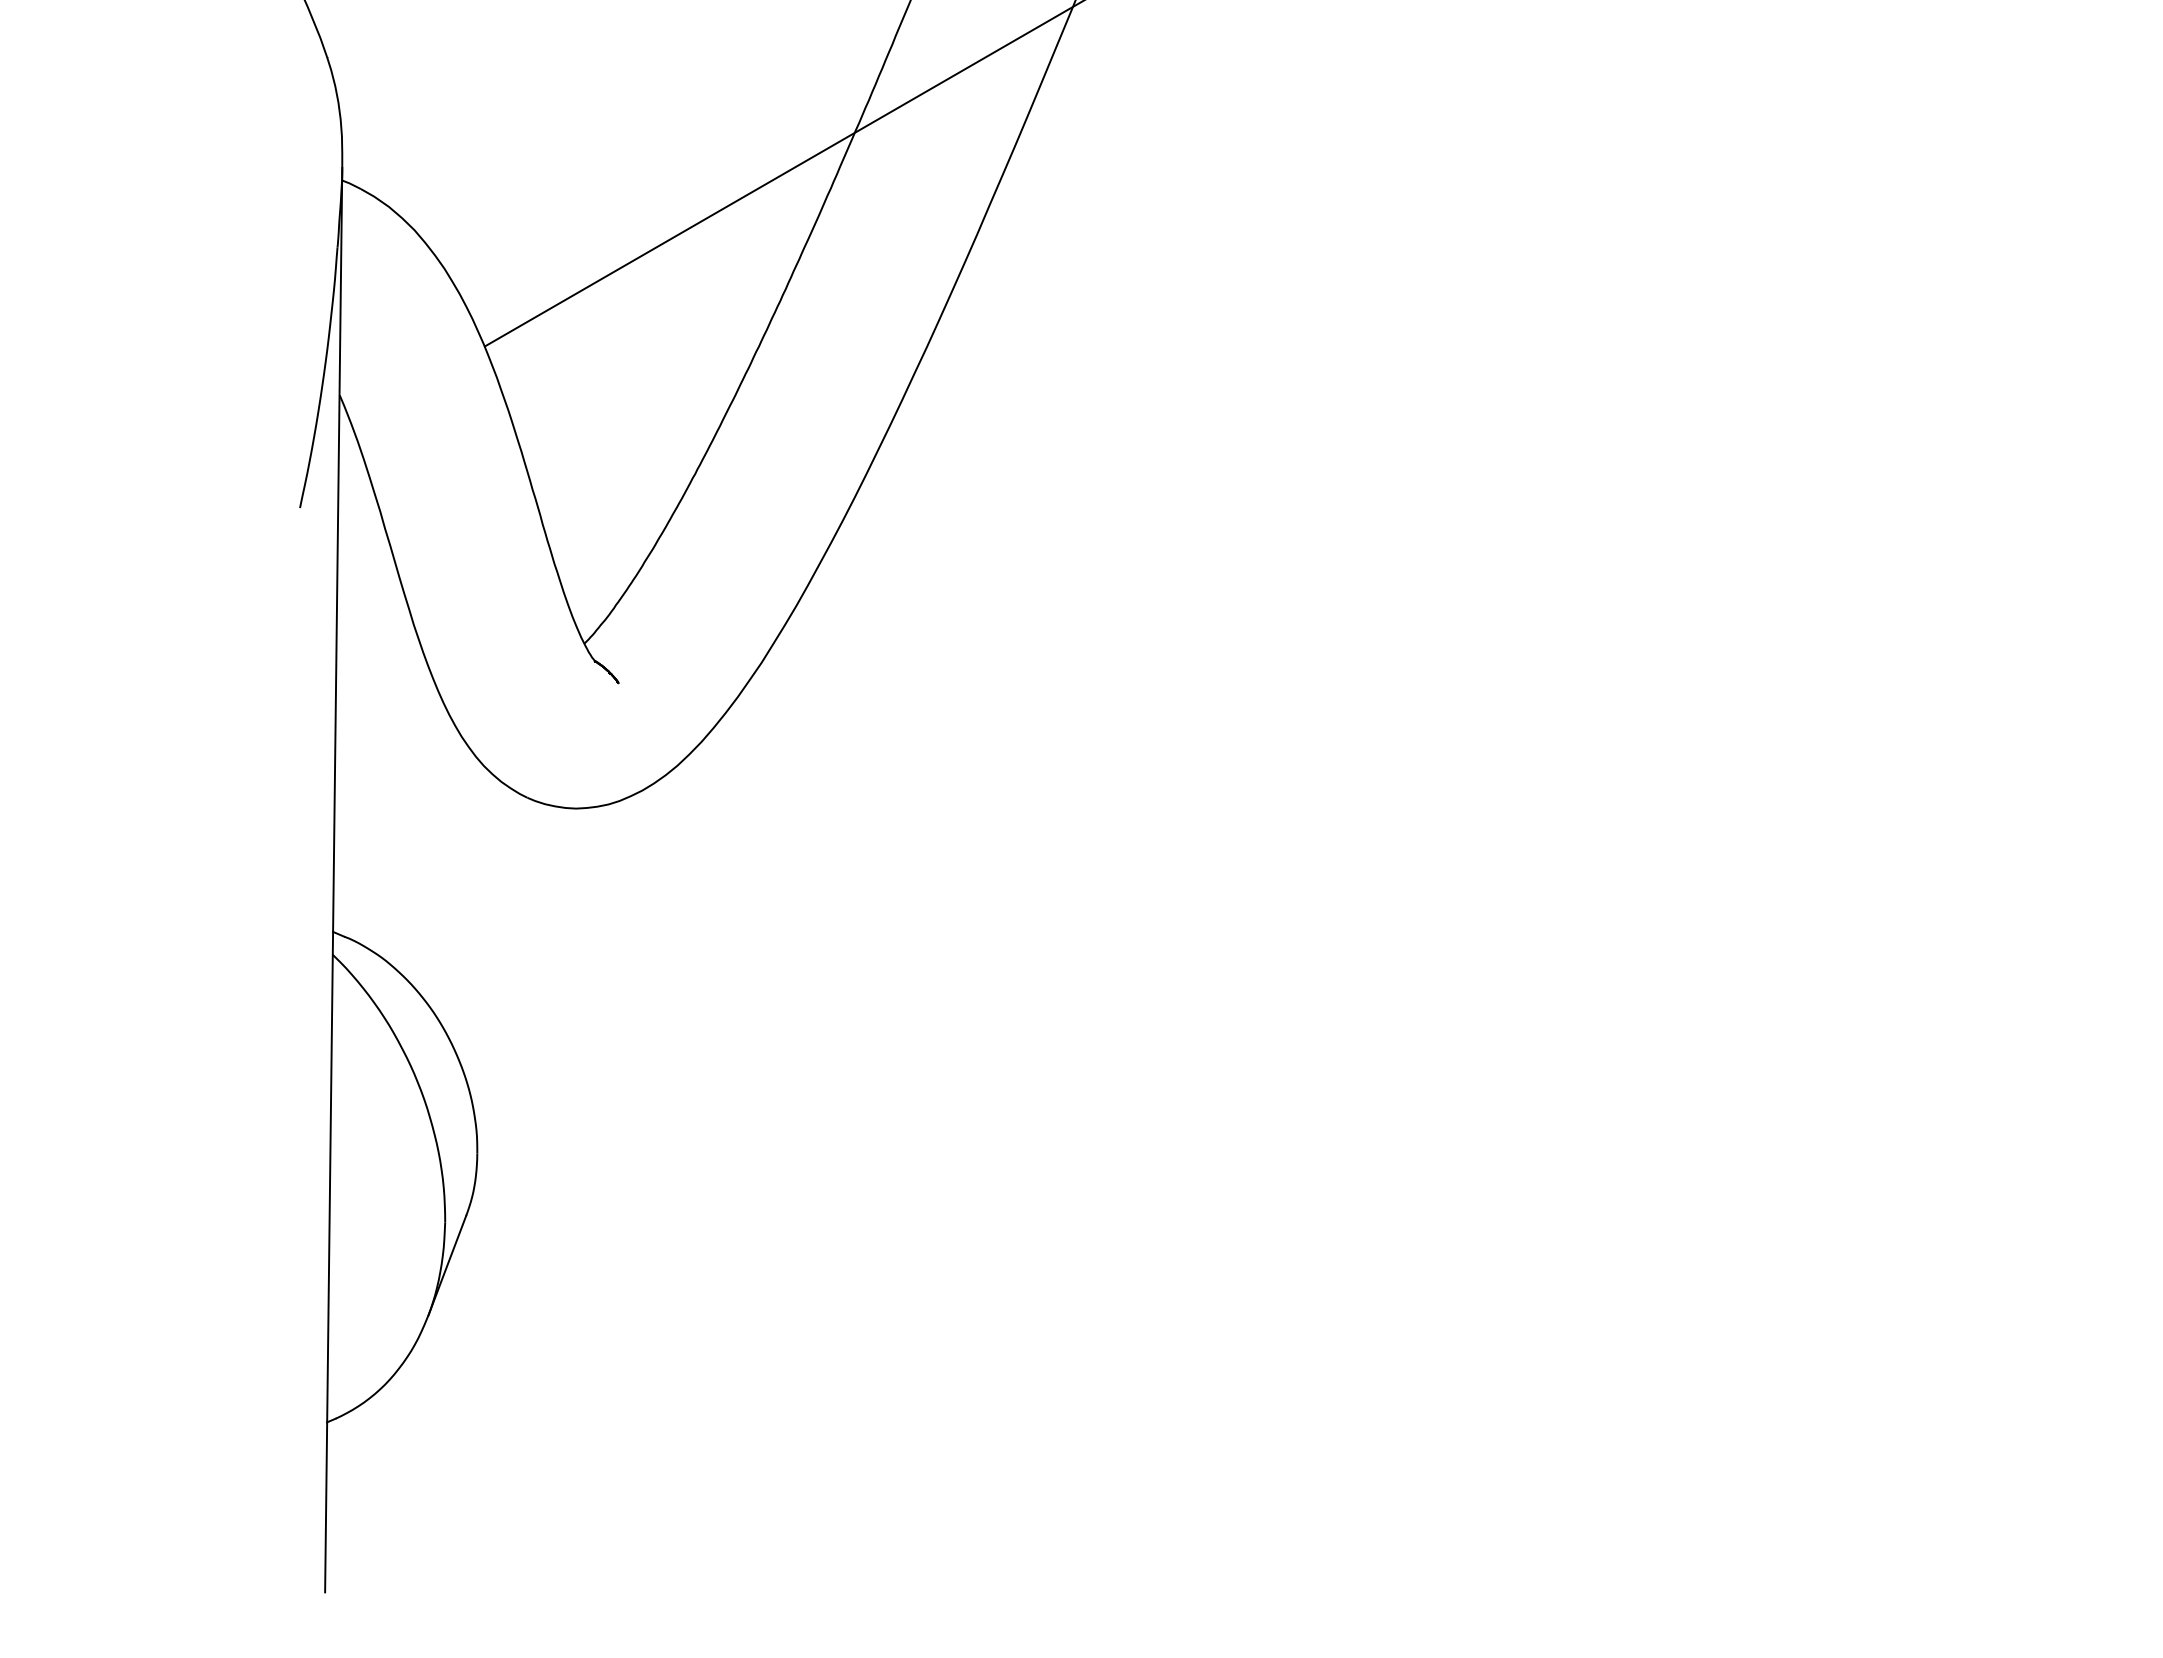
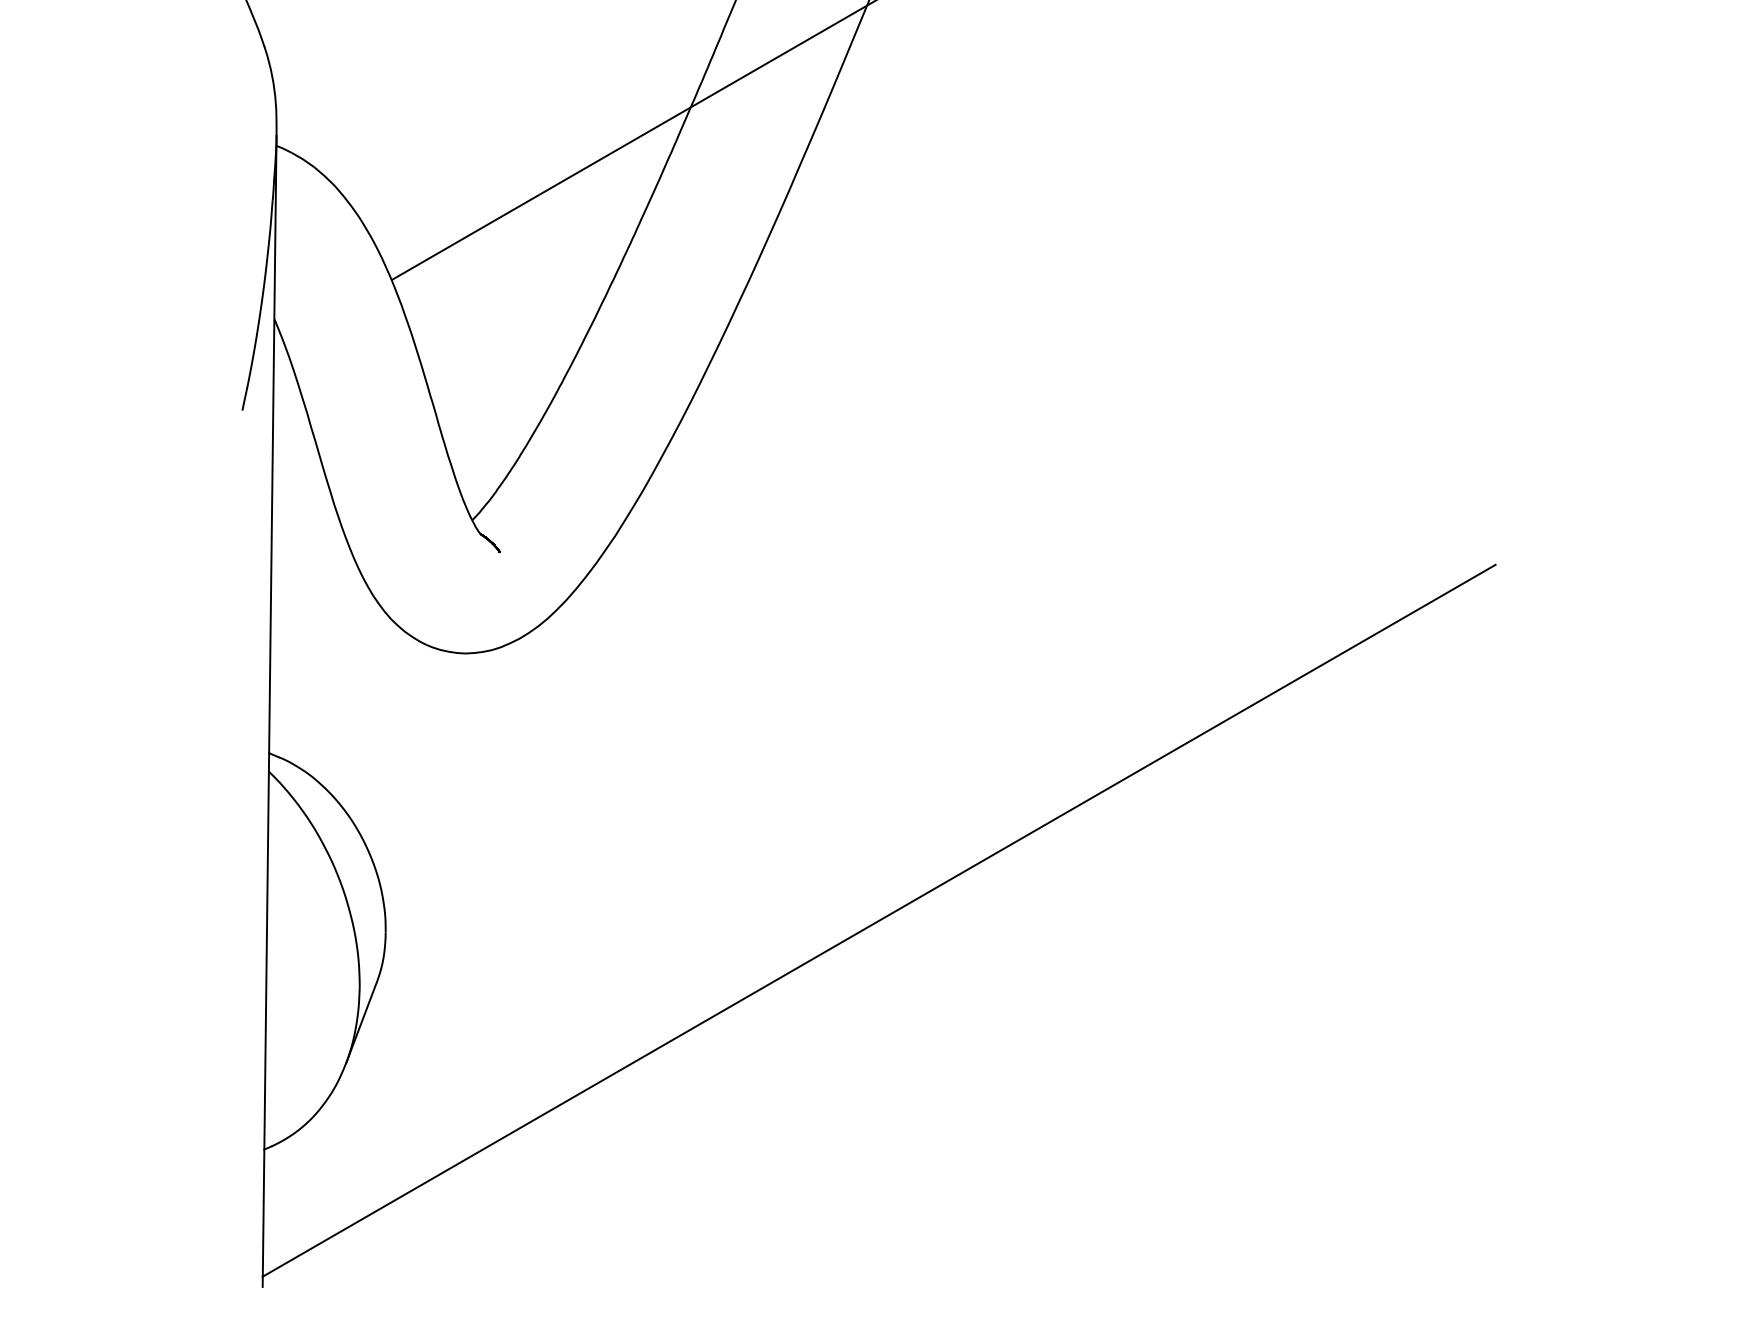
line: (1087, 1138) -> (878, 920), added

